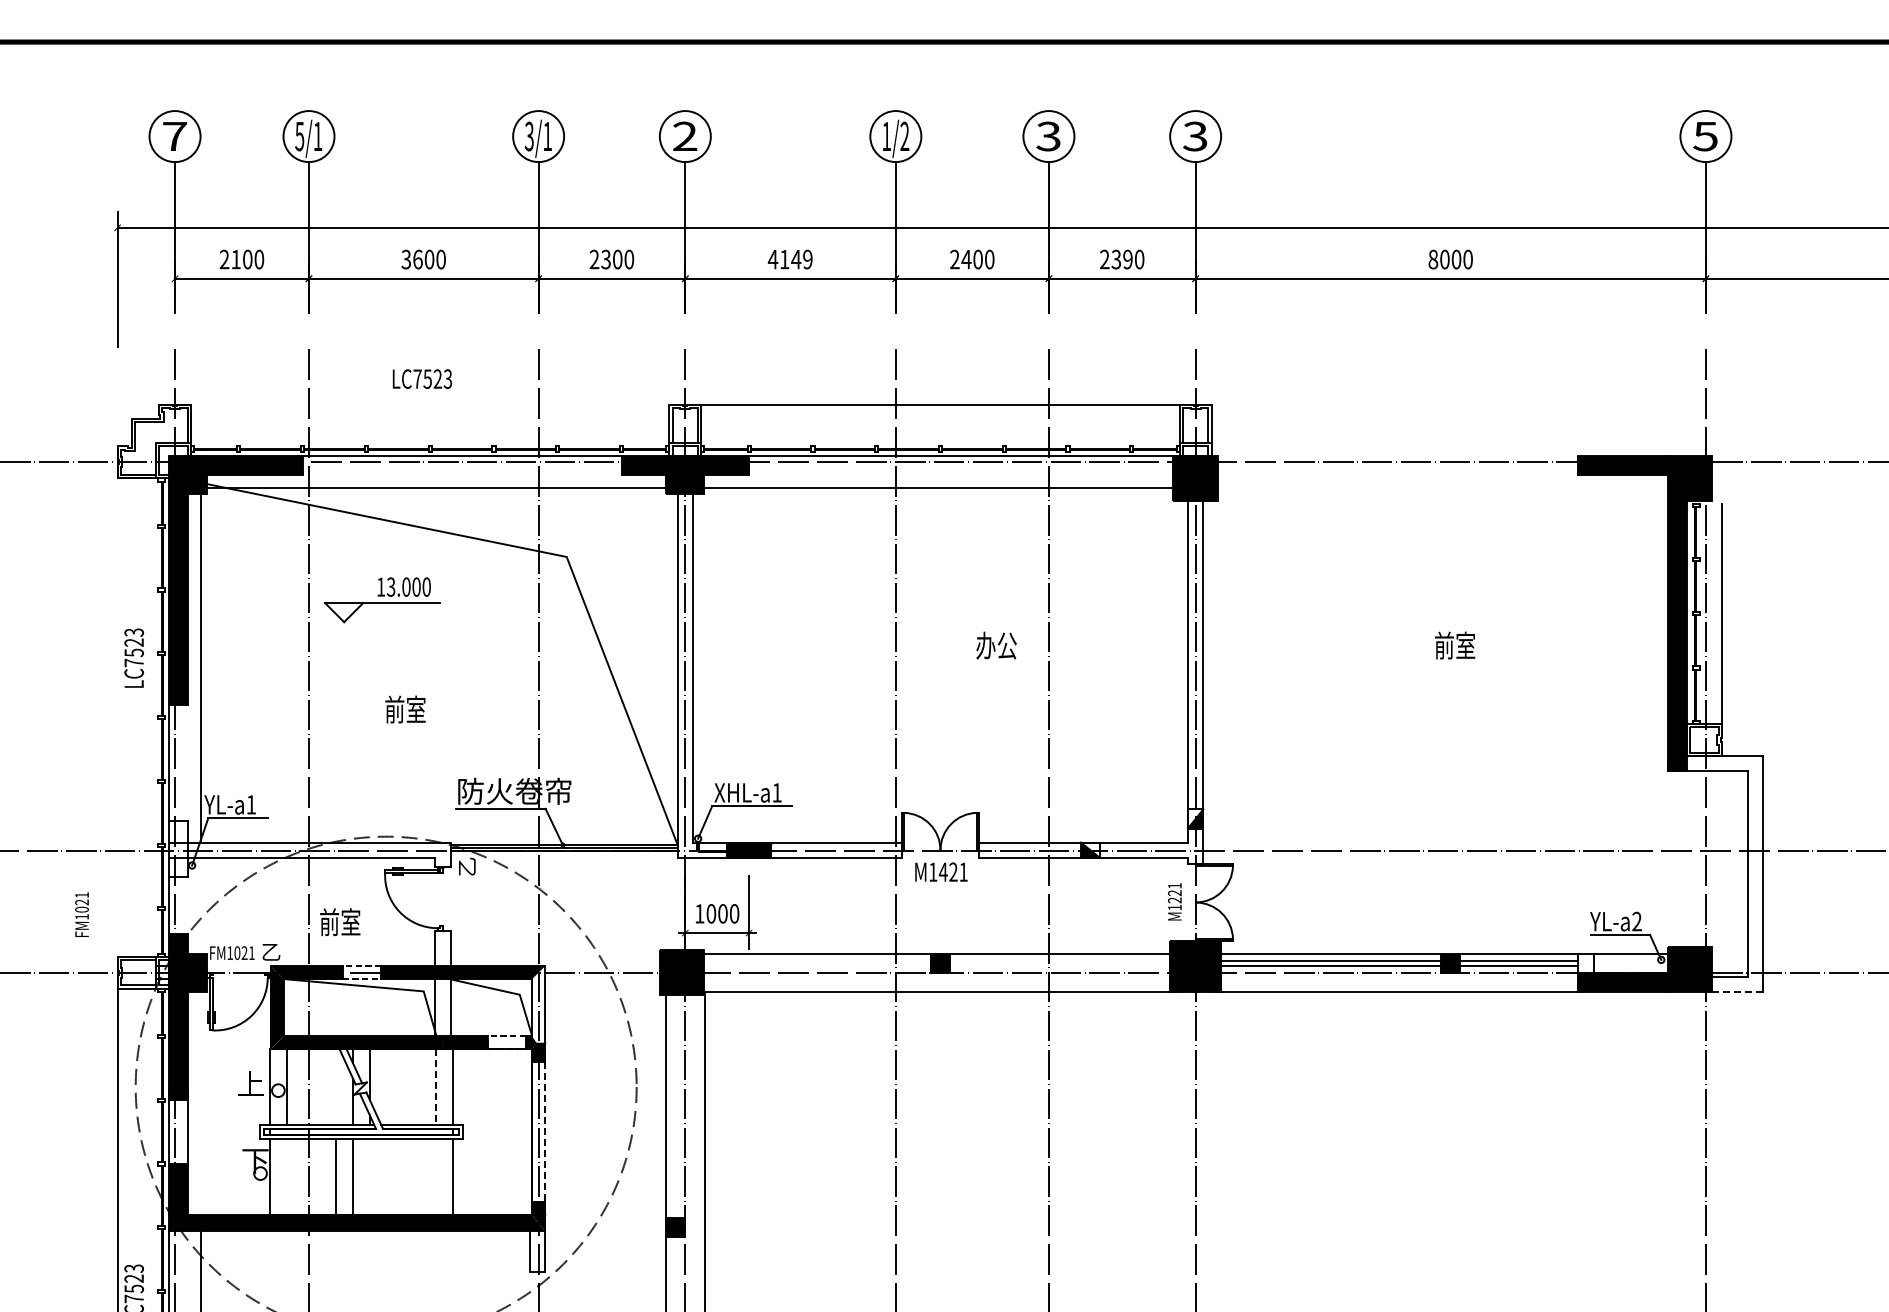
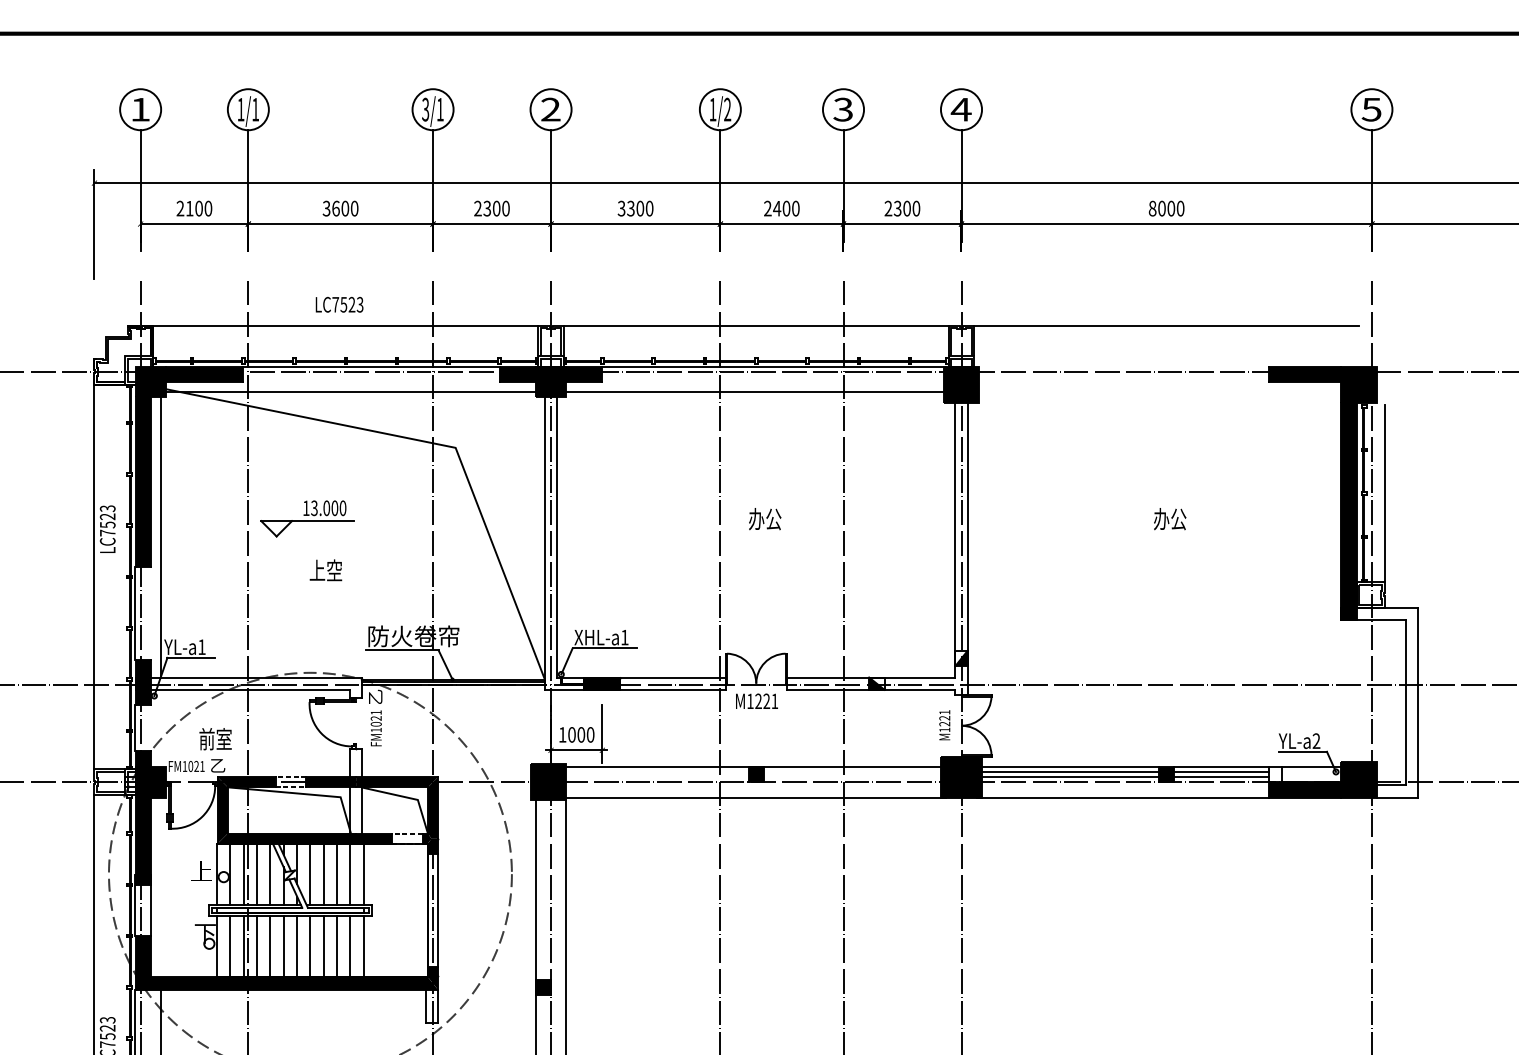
text: (174, 136) -> (140, 109), 7 -> 1
text: (299, 136) -> (240, 109), 5/1 -> 1/1
text: (1195, 136) -> (961, 109), 3 -> 4
text: (789, 259) -> (634, 208), 4149 -> 3300
text: (1127, 259) -> (906, 208), 2390 -> 2300
line: (430, 404) -> (346, 325), added
line: (1450, 404) -> (1166, 325), added
part: (382, 600) -> (307, 519), moved
text: (996, 645) -> (765, 519), moved
text: (1455, 645) -> (1170, 519), 前室 -> 办公
text: (405, 709) -> (325, 570), 前室 -> 上空
line: (117, 717) -> (94, 576), added
fill: (177, 848) -> (142, 682), added
text: (942, 871) -> (757, 700), M1421 -> M1221
text: (81, 914) -> (375, 728), moved
text: (340, 922) -> (215, 739), moved
line: (1737, 991) -> (1397, 797), dashed -> solid
fill: (538, 1004) -> (432, 807), added
line: (303, 1087) -> (243, 874), added
line: (319, 1087) -> (256, 874), added
line: (336, 1087) -> (270, 874), added
line: (386, 1087) -> (310, 874), added
line: (402, 1087) -> (323, 874), added
line: (419, 1087) -> (337, 874), added
line: (435, 1087) -> (350, 874), dashed -> solid
line: (545, 1132) -> (438, 910), dashed -> solid
line: (286, 1177) -> (230, 946), added
line: (303, 1177) -> (243, 946), added
line: (319, 1177) -> (256, 946), added
line: (369, 1177) -> (297, 946), added
line: (386, 1177) -> (310, 946), added
line: (402, 1177) -> (323, 946), added
line: (419, 1177) -> (337, 946), added
line: (435, 1177) -> (350, 946), added

